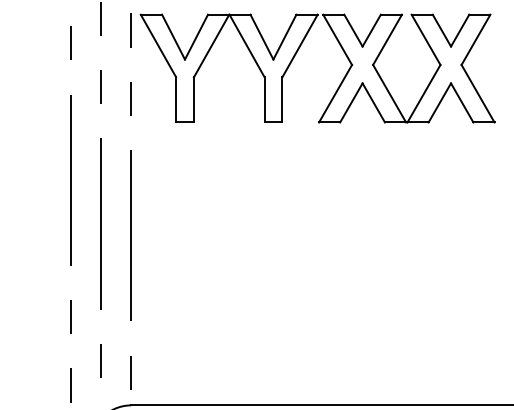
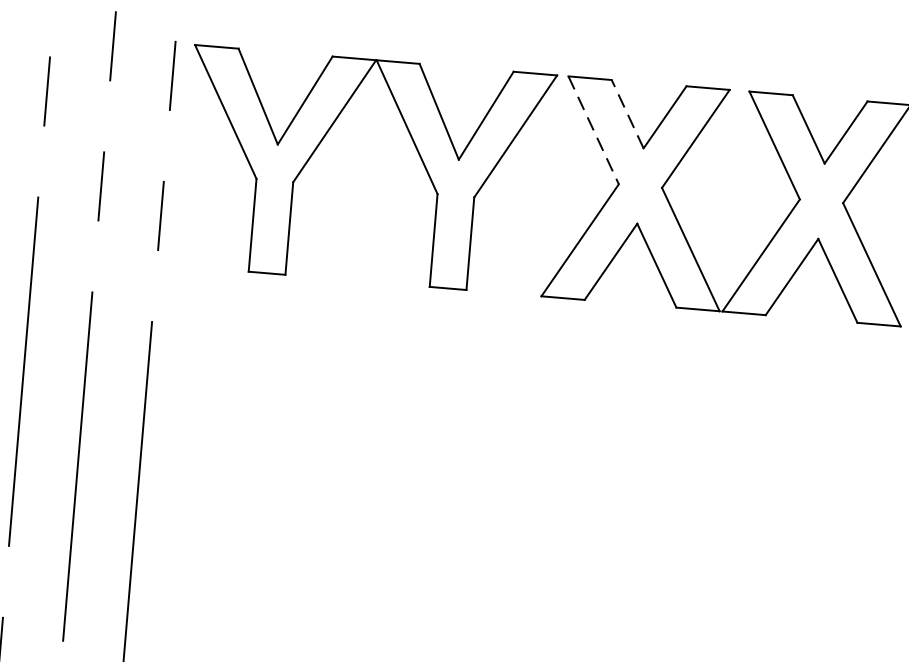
line: (353, 30) -> (627, 113), solid -> dashed
line: (337, 39) -> (593, 129), solid -> dashed

